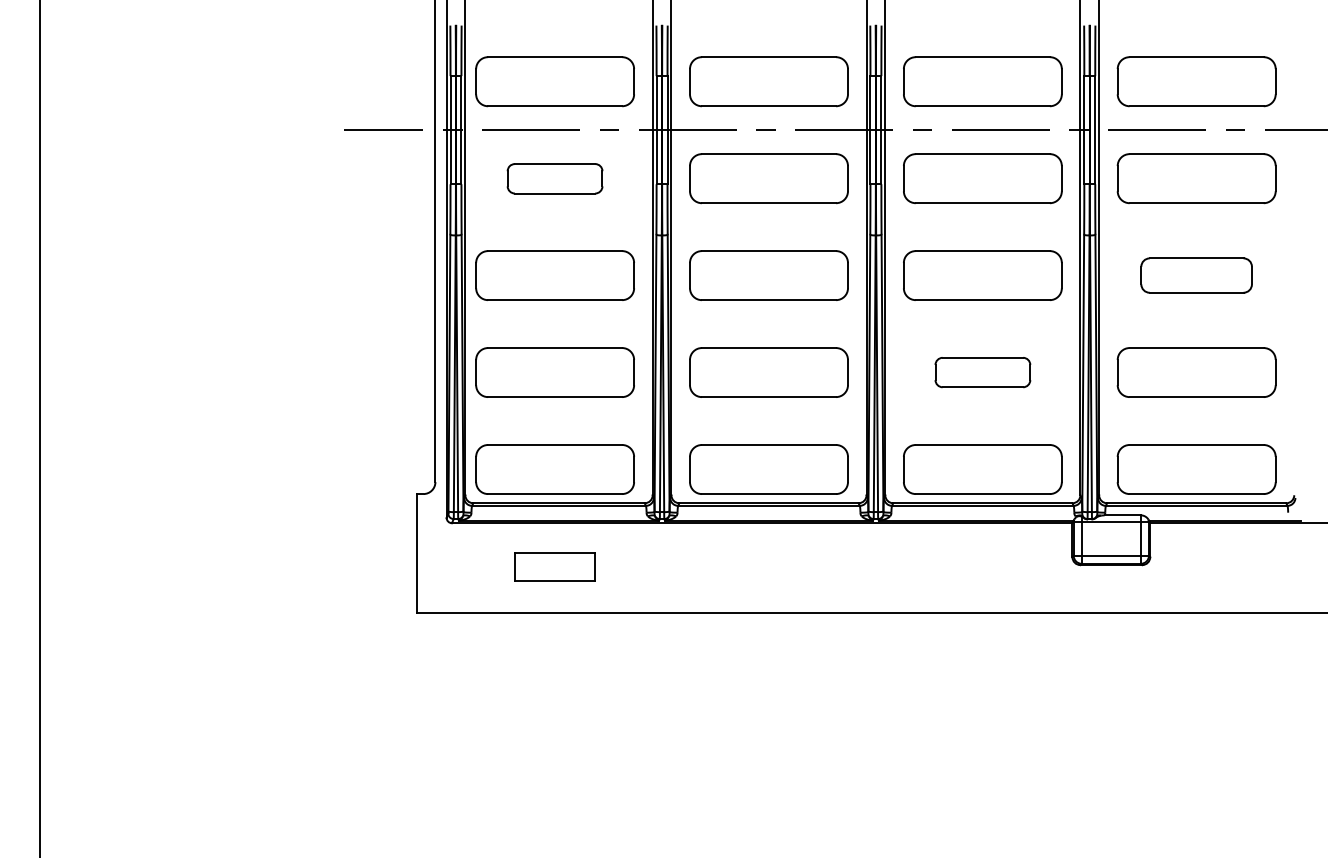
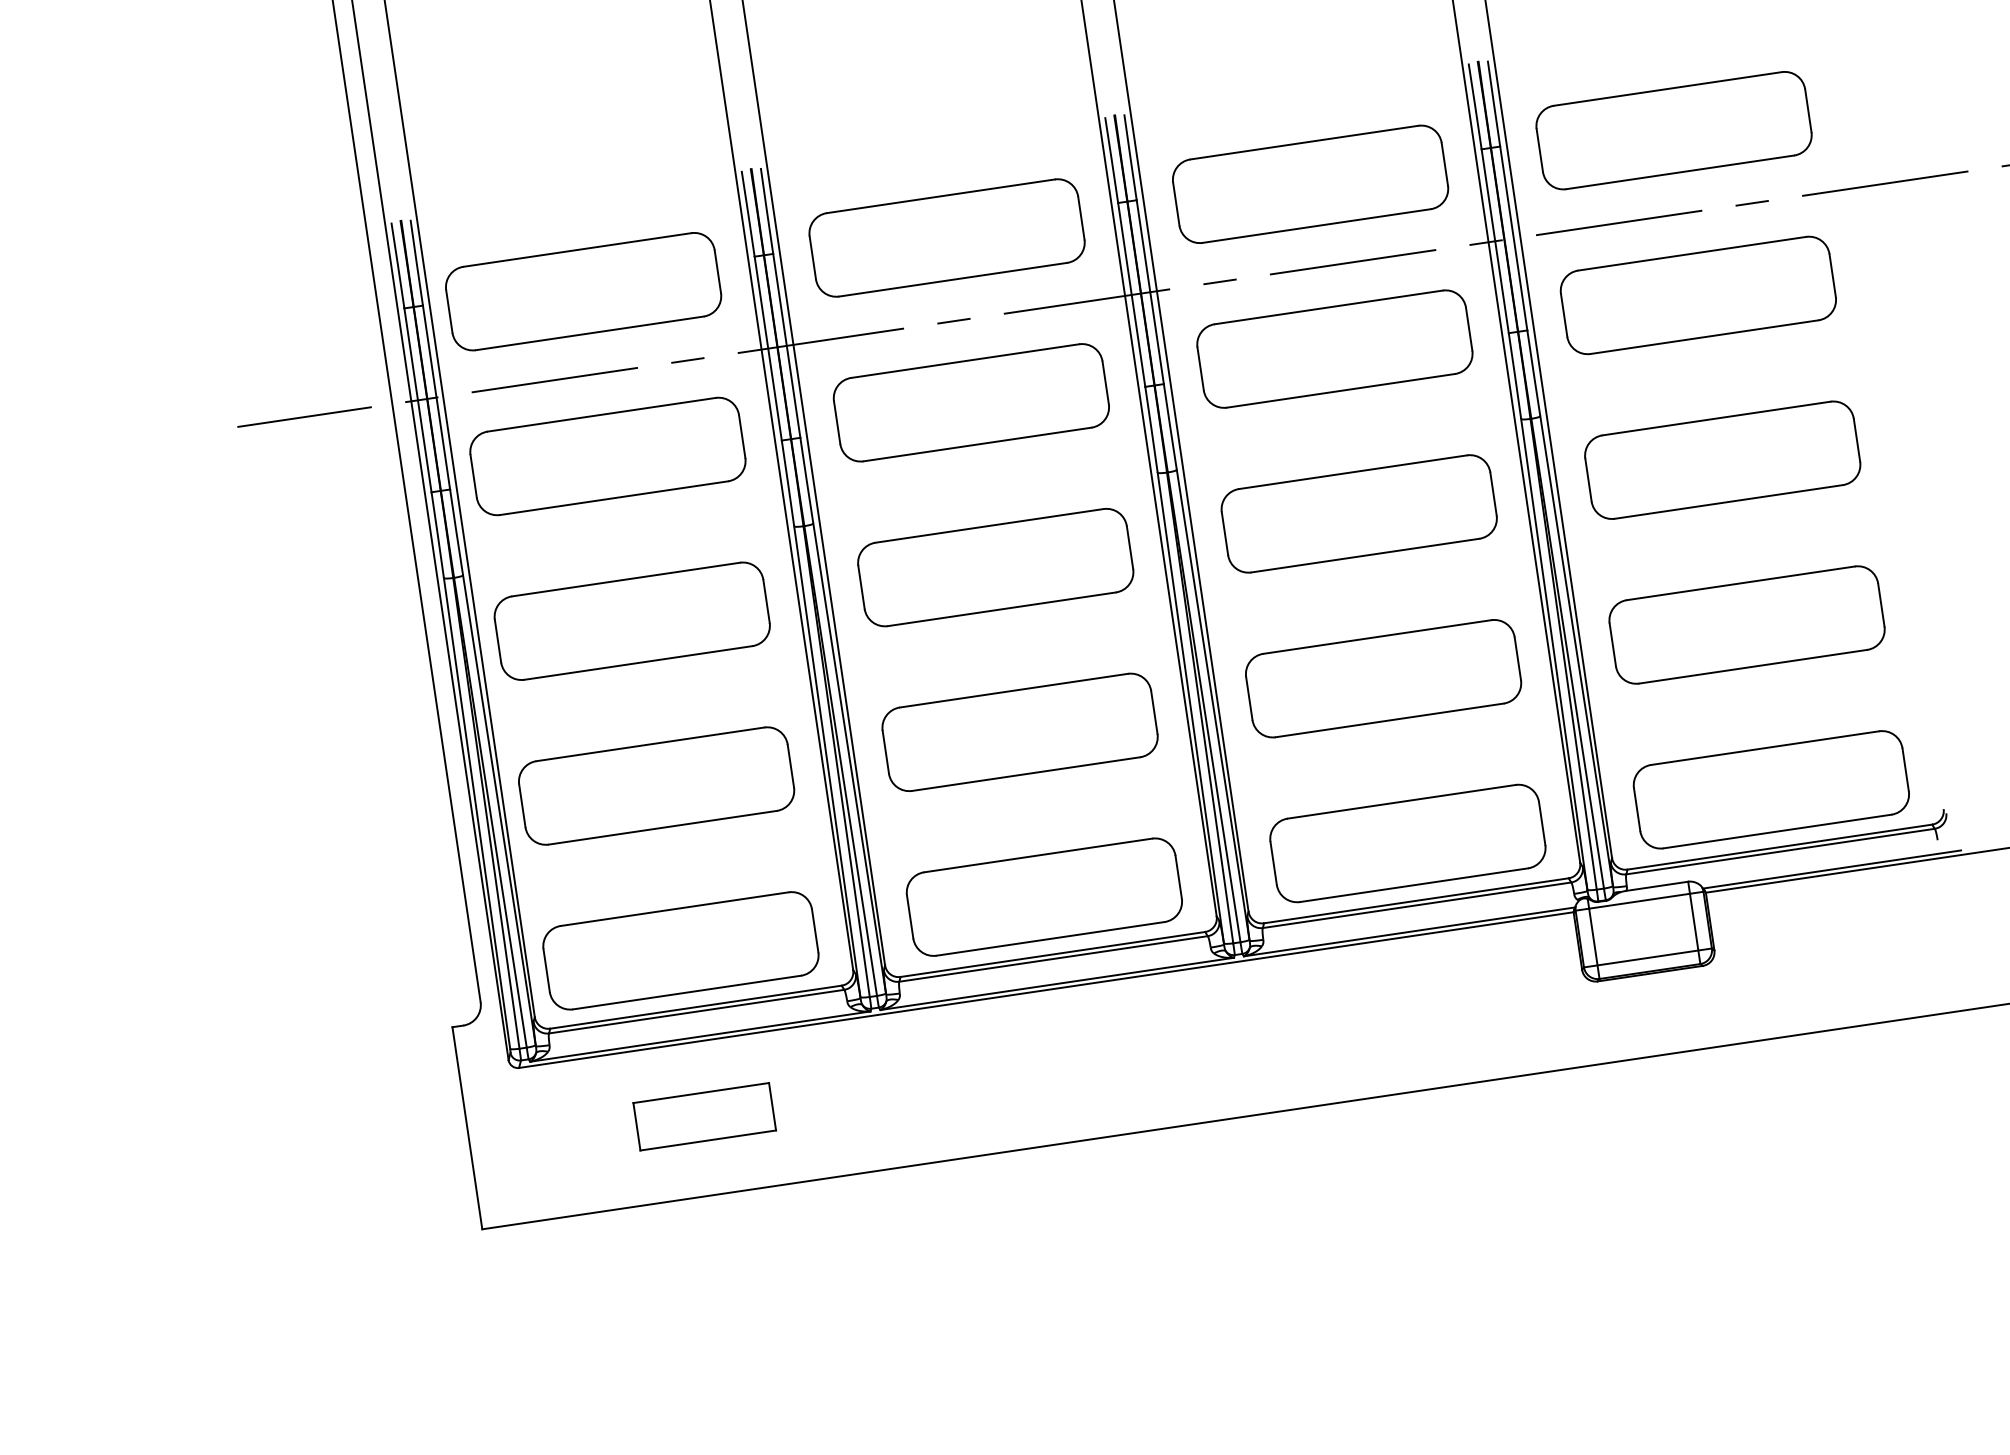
part: (554, 178) -> (606, 456), size x1.67
part: (1196, 275) -> (1722, 460), size x1.43
part: (982, 372) -> (1382, 678), size x1.67

